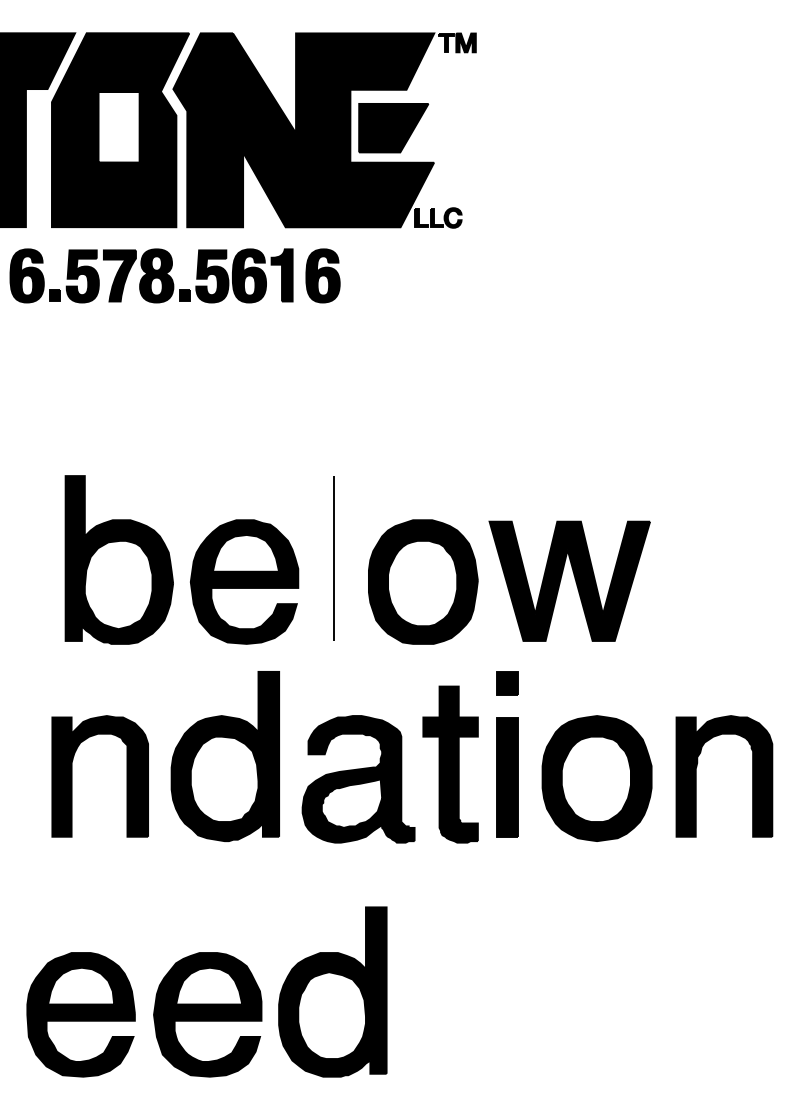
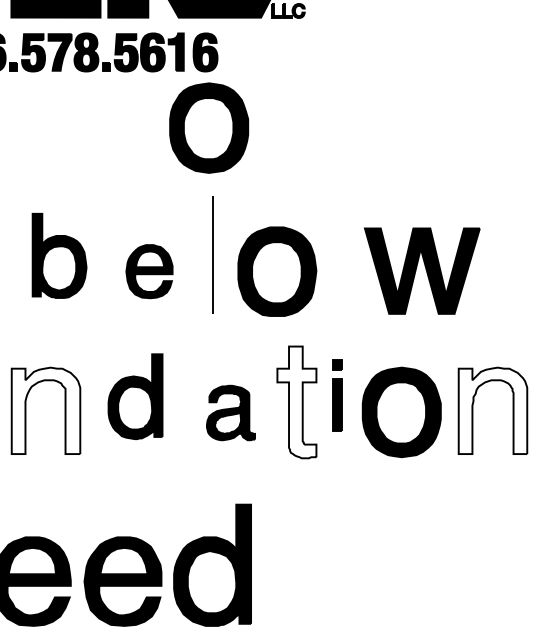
part: (327, 381) -> (208, 128), added
part: (118, 559) -> (59, 255), size x0.7
part: (569, 580) -> (422, 270), moved
part: (244, 581) -> (149, 271), size x0.6
part: (507, 754) -> (337, 395), size x0.6
part: (224, 756) -> (134, 396), size x0.7
fill: (450, 764) -> (296, 402), removed
fill: (100, 776) -> (46, 410), removed
fill: (724, 776) -> (493, 410), removed
part: (358, 779) -> (230, 413), size x0.6

